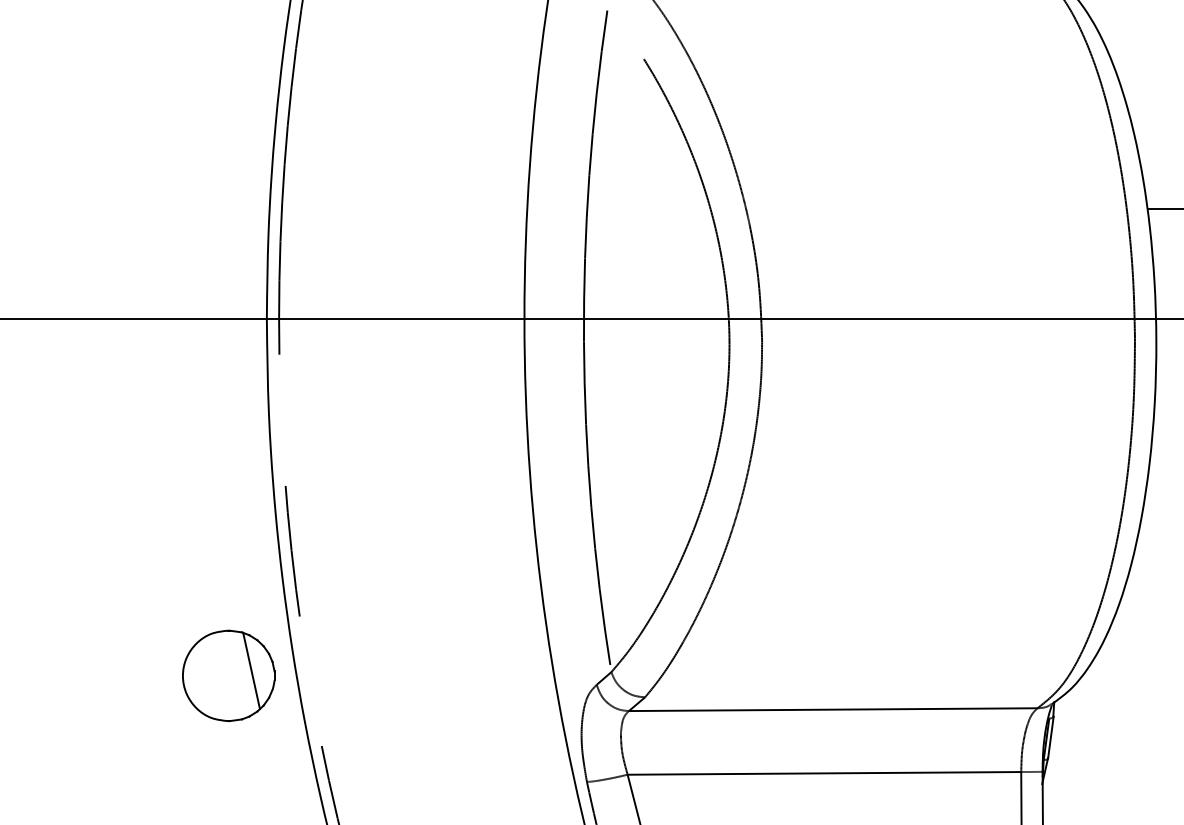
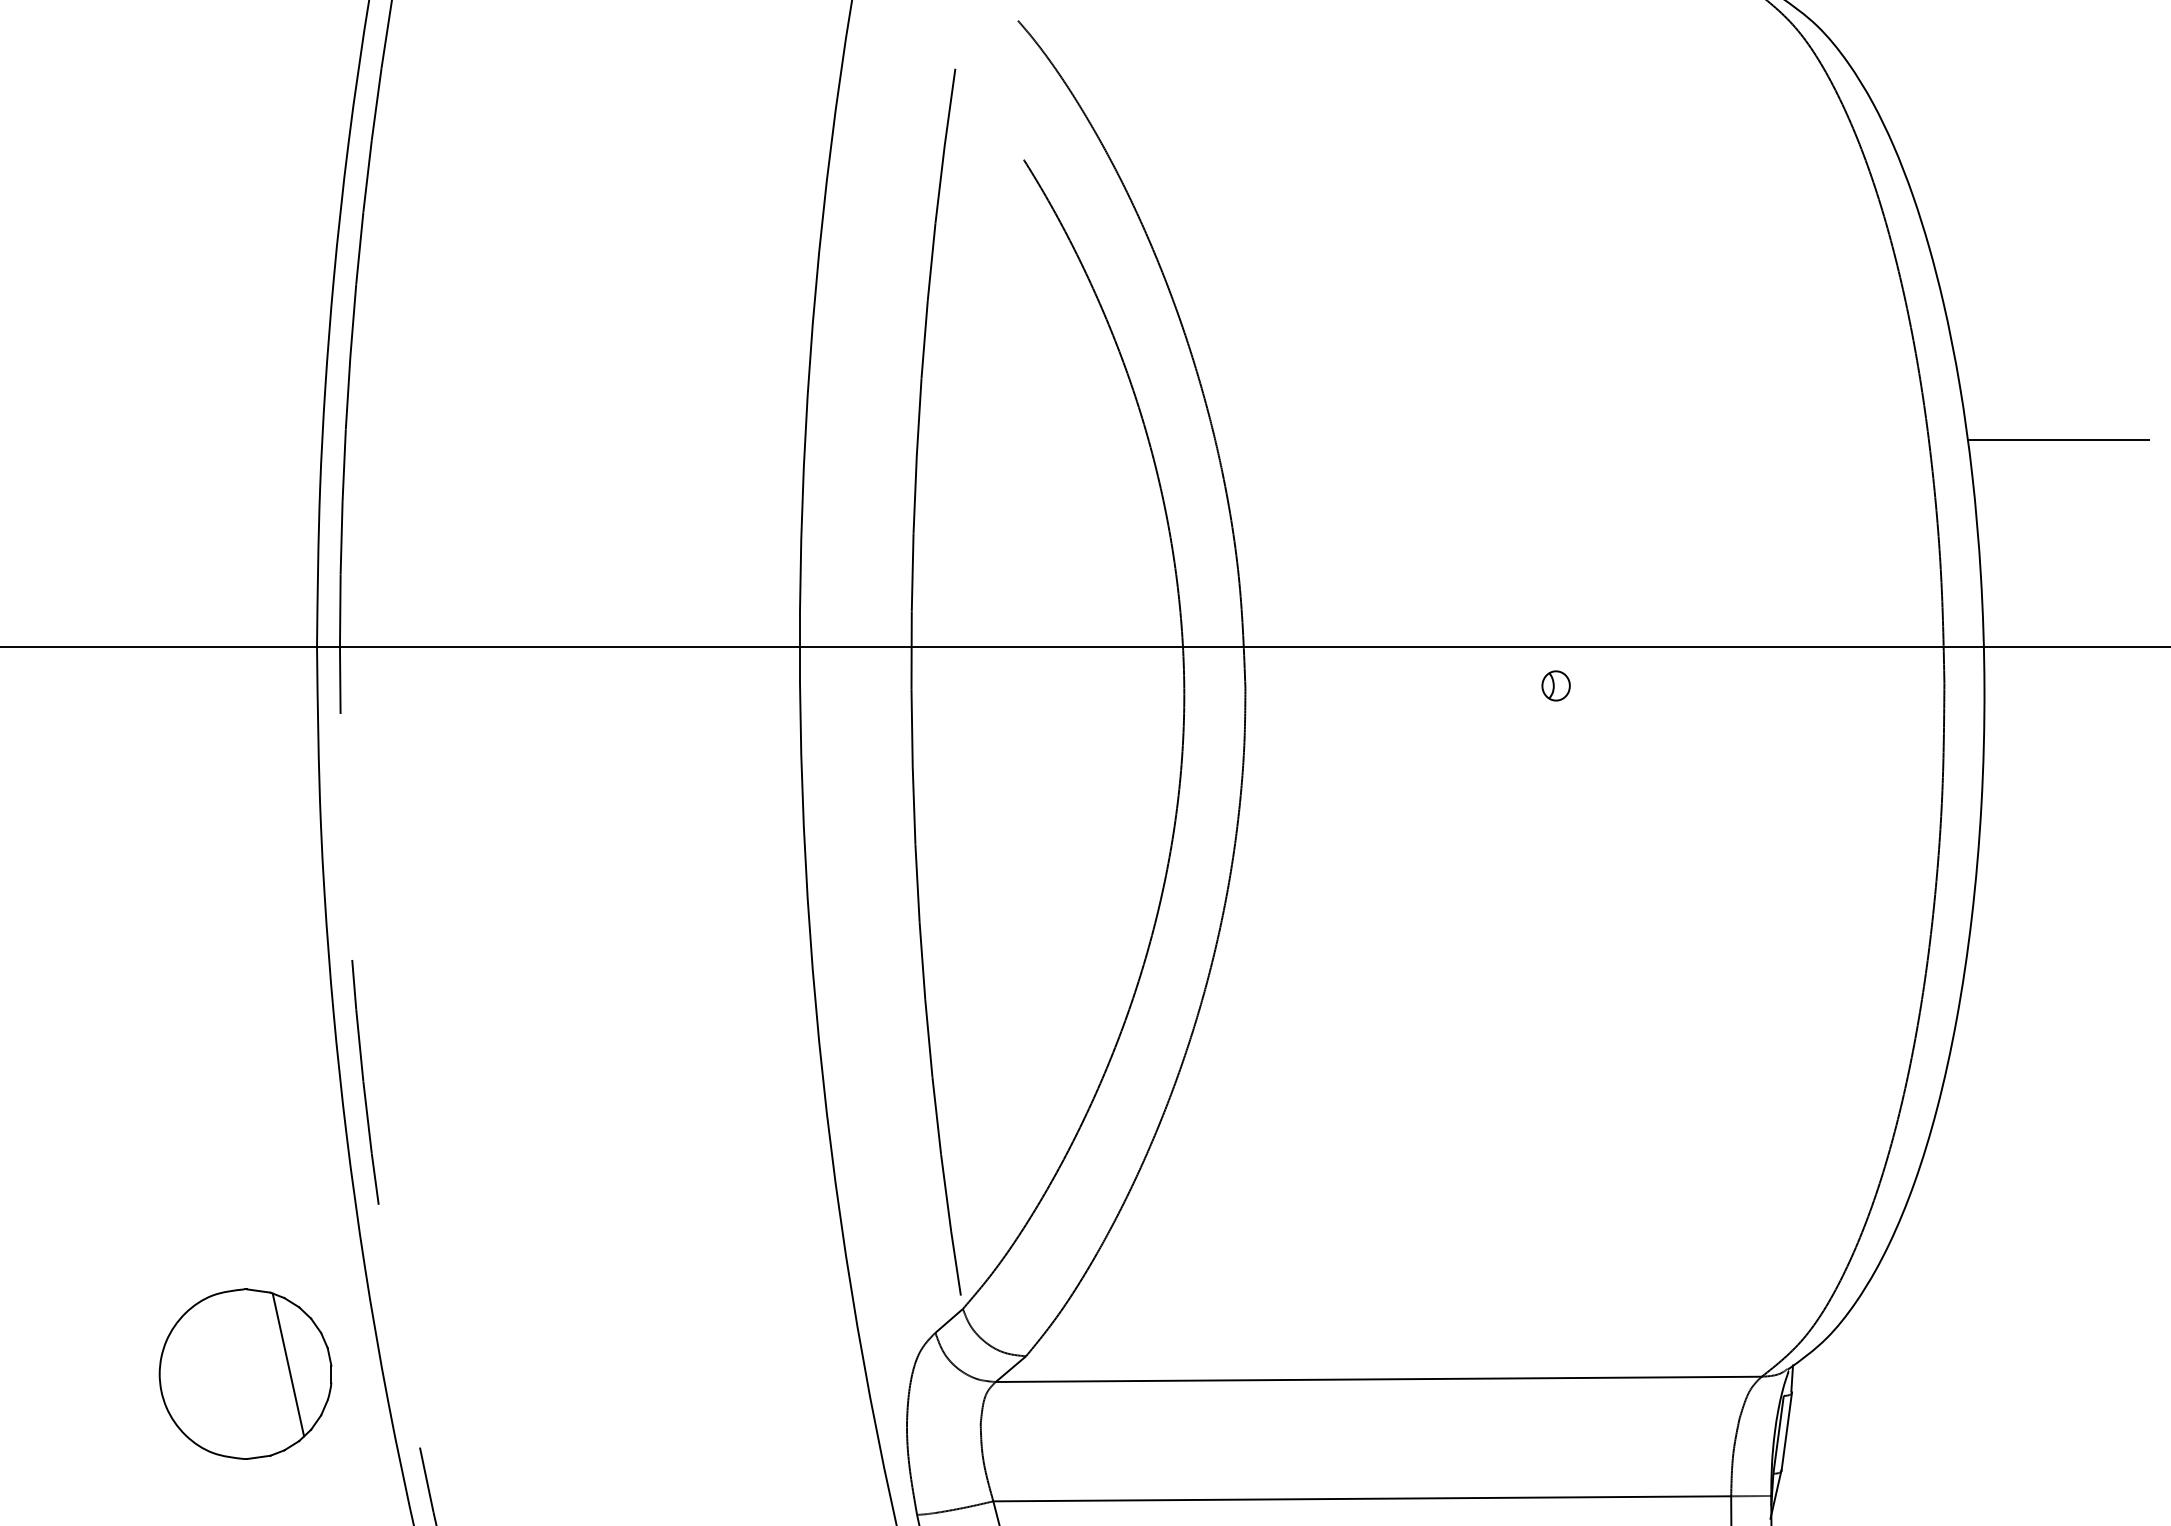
part: (927, 339) -> (1555, 685), added
part: (228, 675) -> (245, 1373), moved

